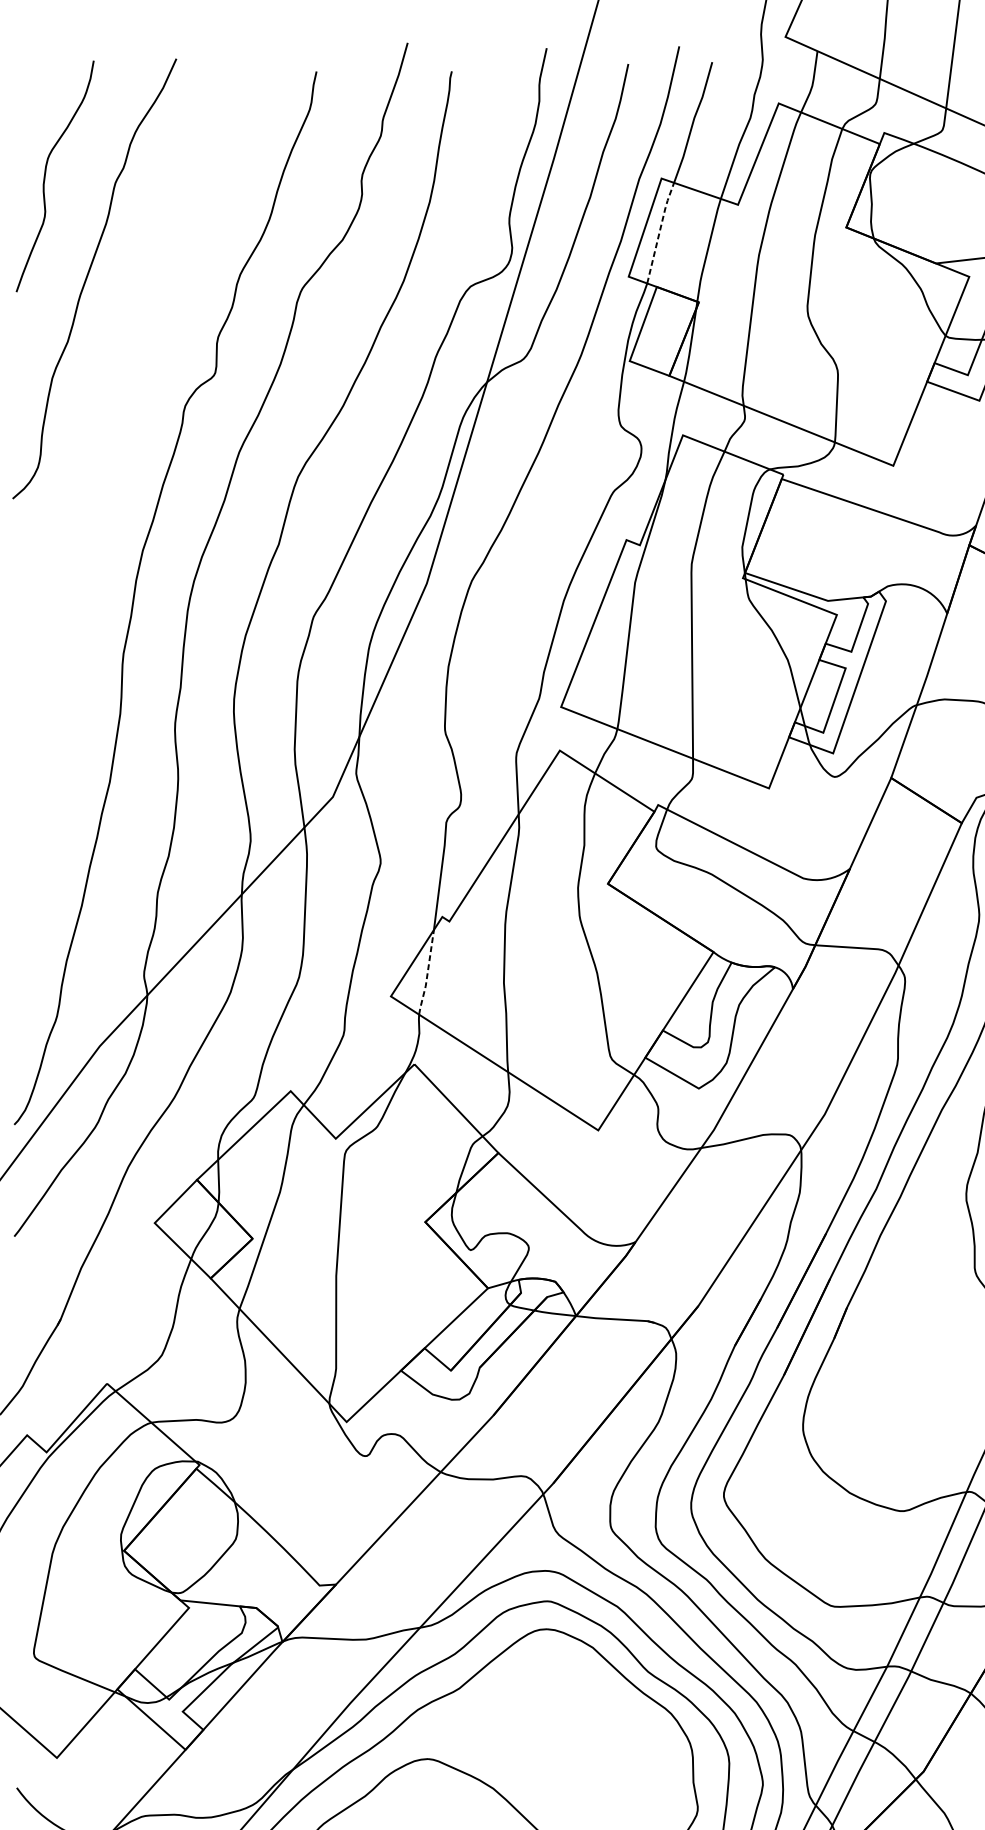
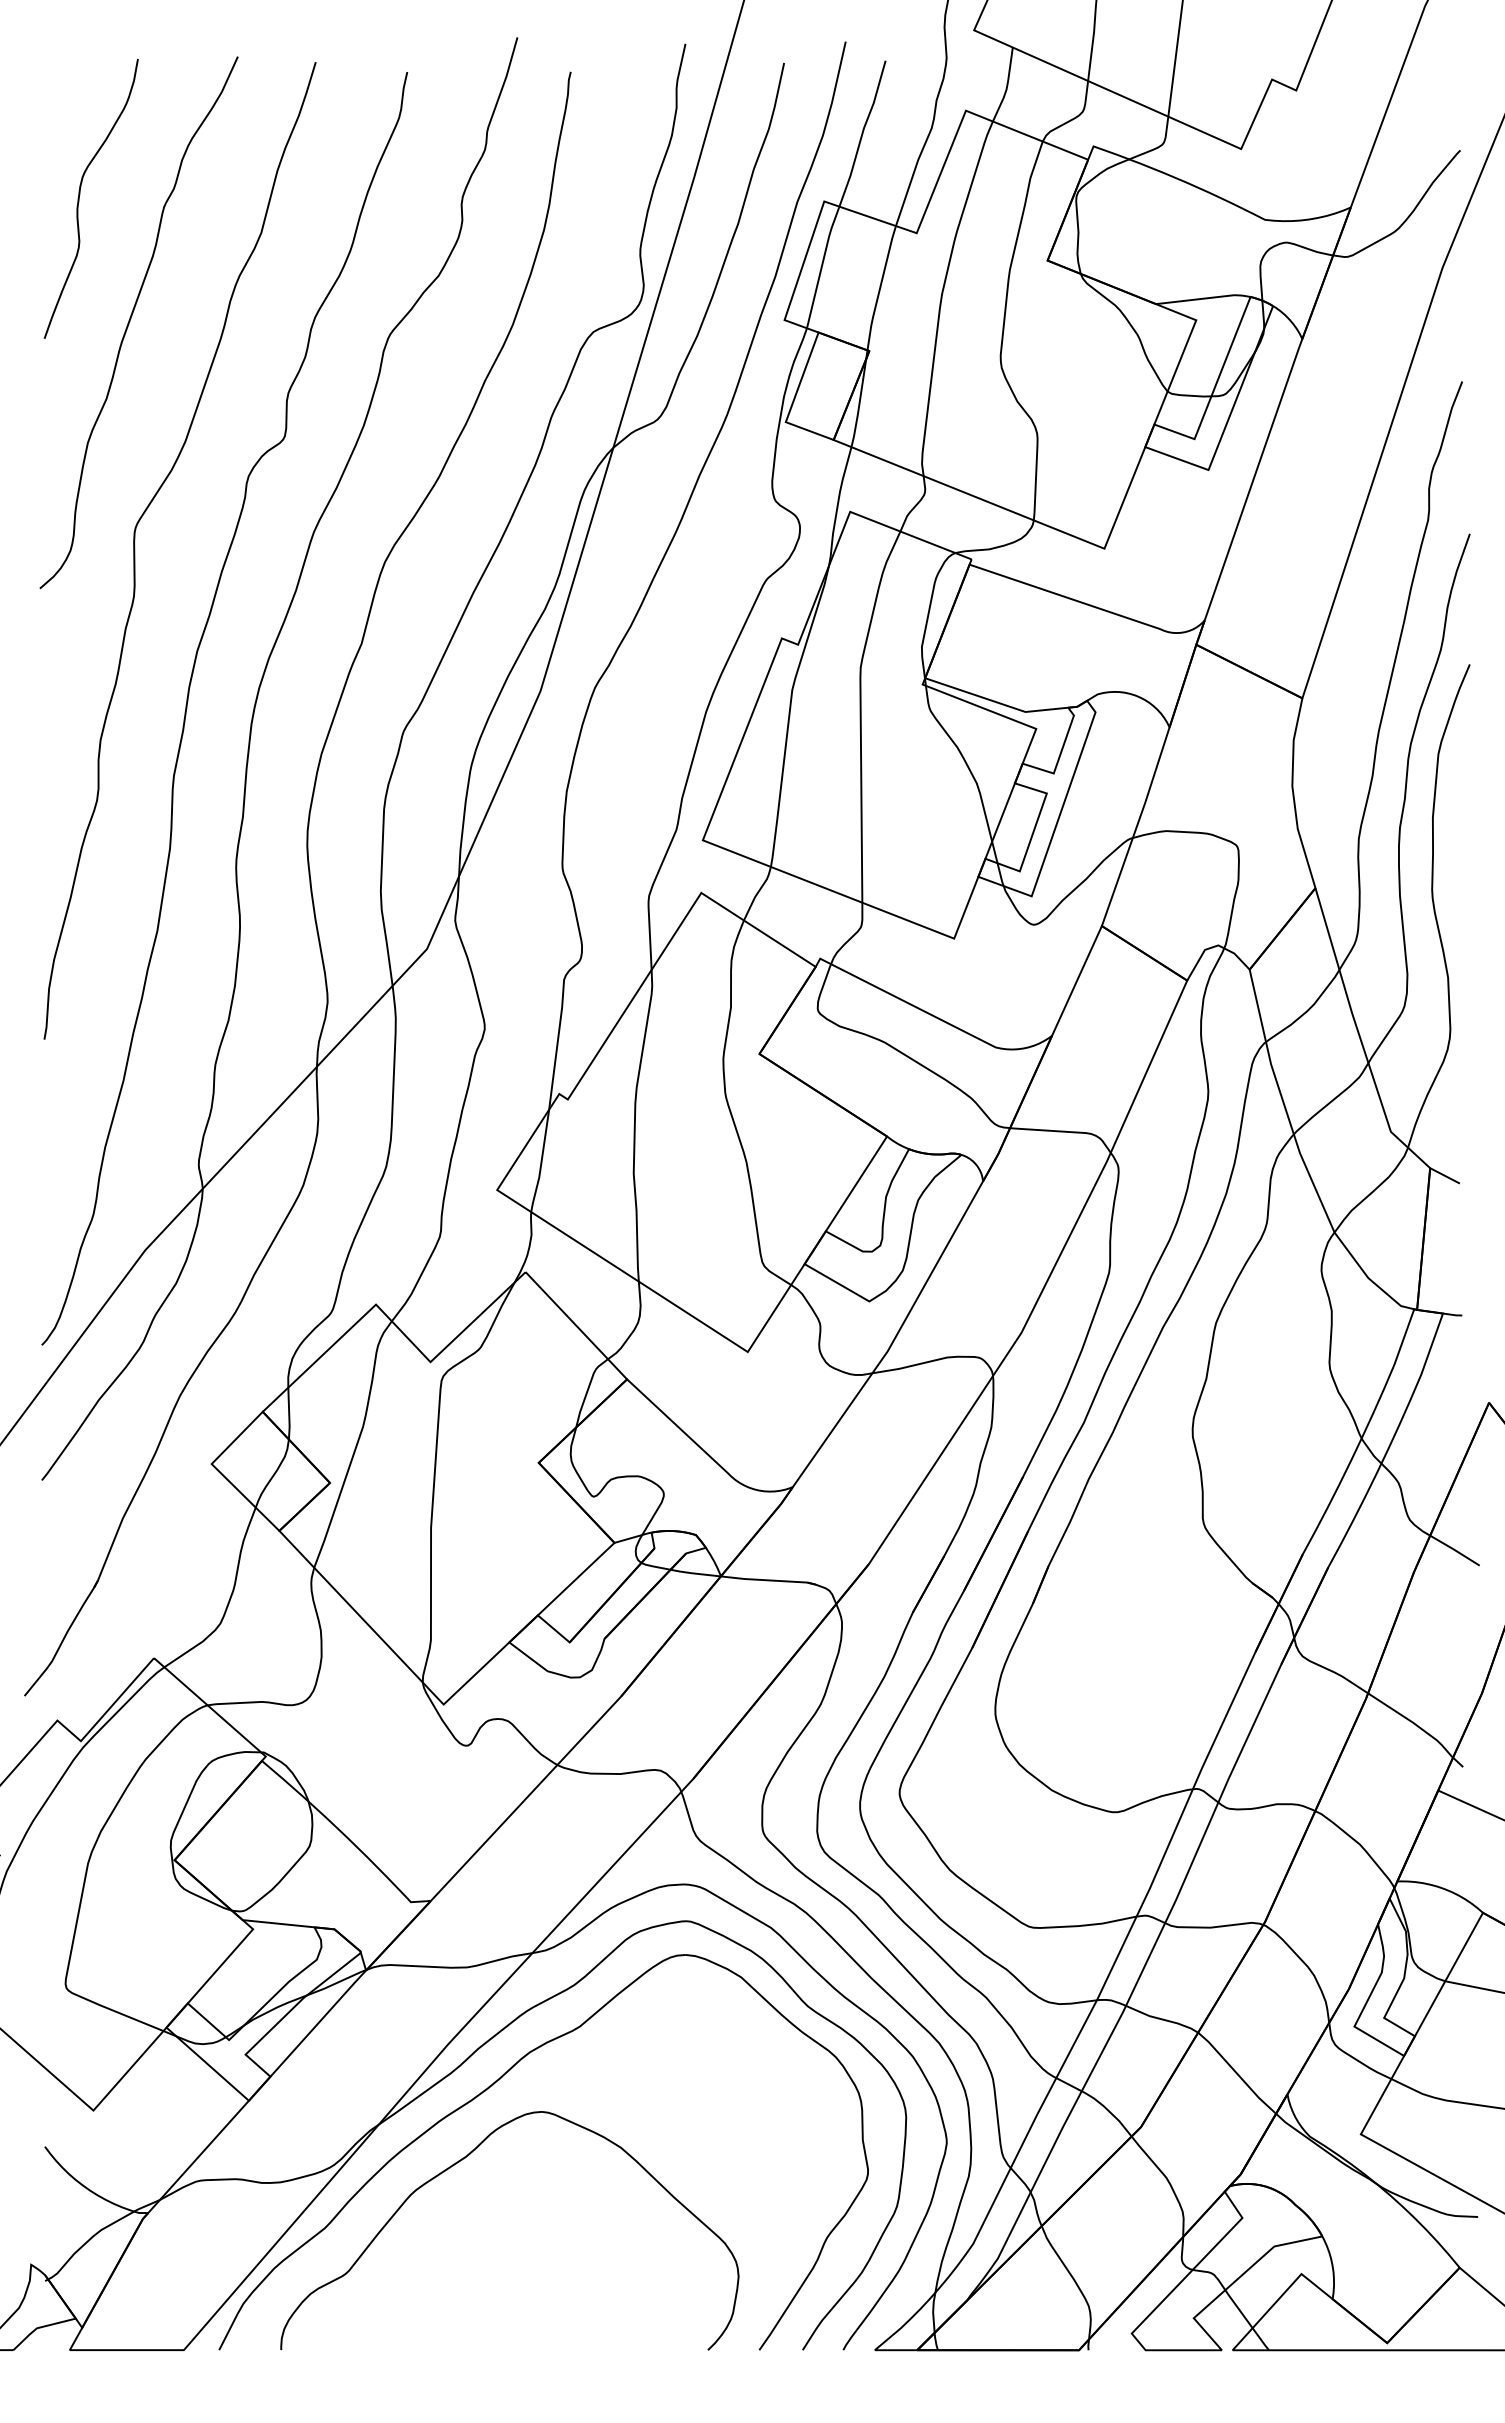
line: (660, 231) -> (822, 265), dashed -> solid
curve: (91, 467) -> (135, 550), added
line: (427, 972) -> (541, 1161), dashed -> solid

